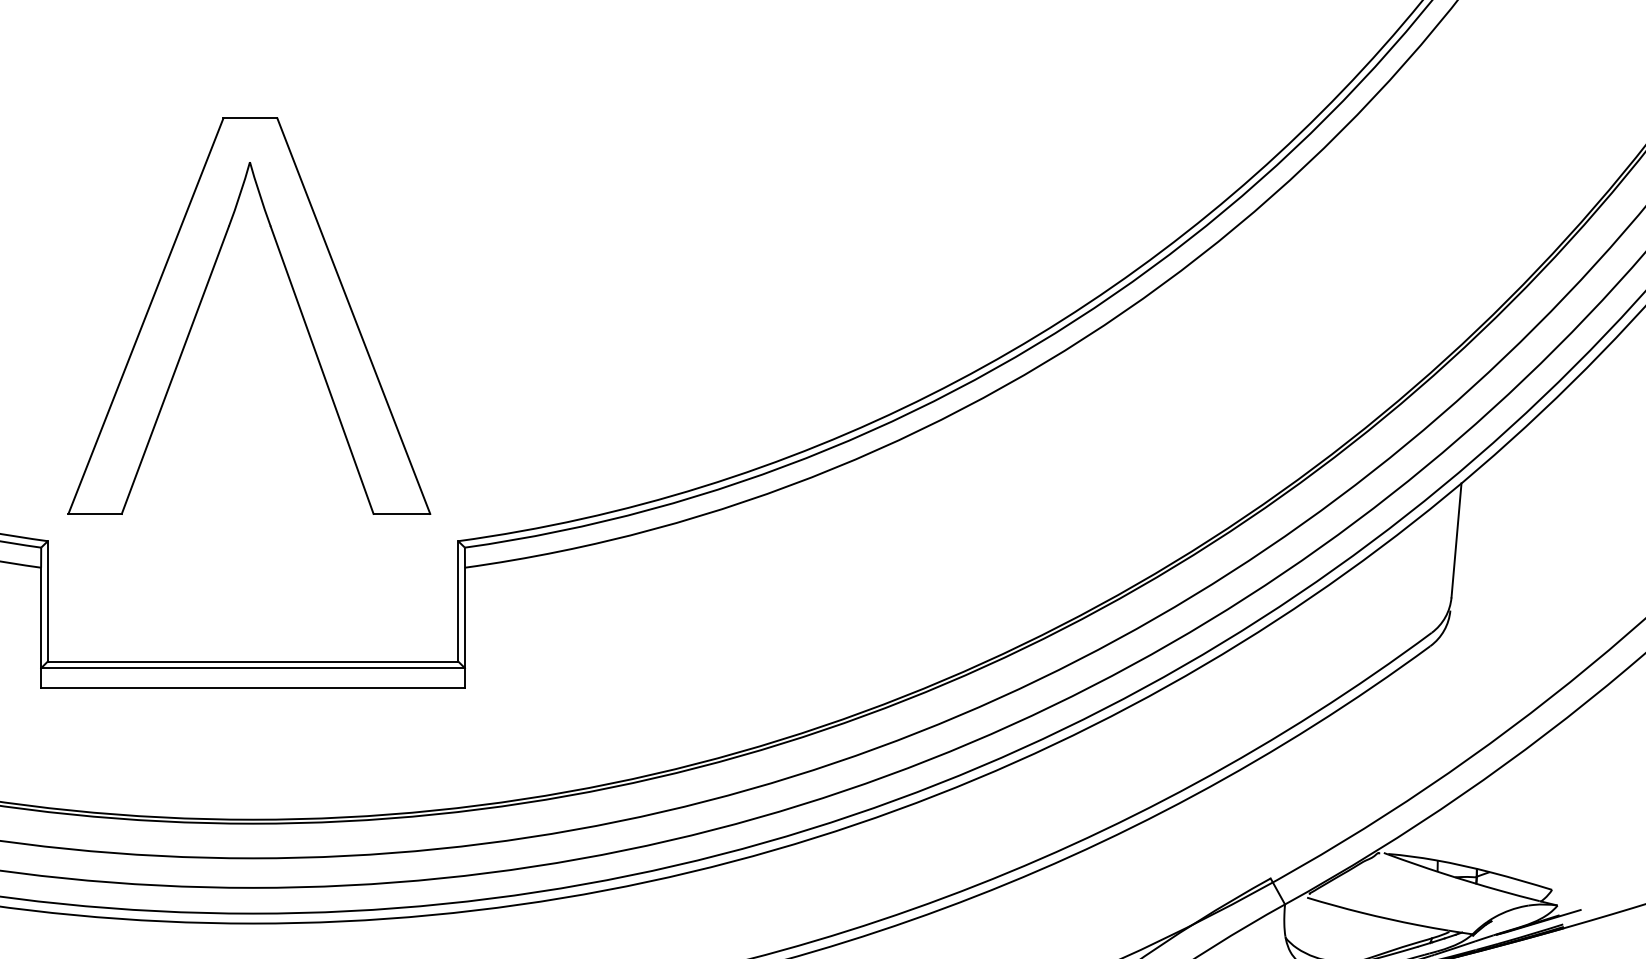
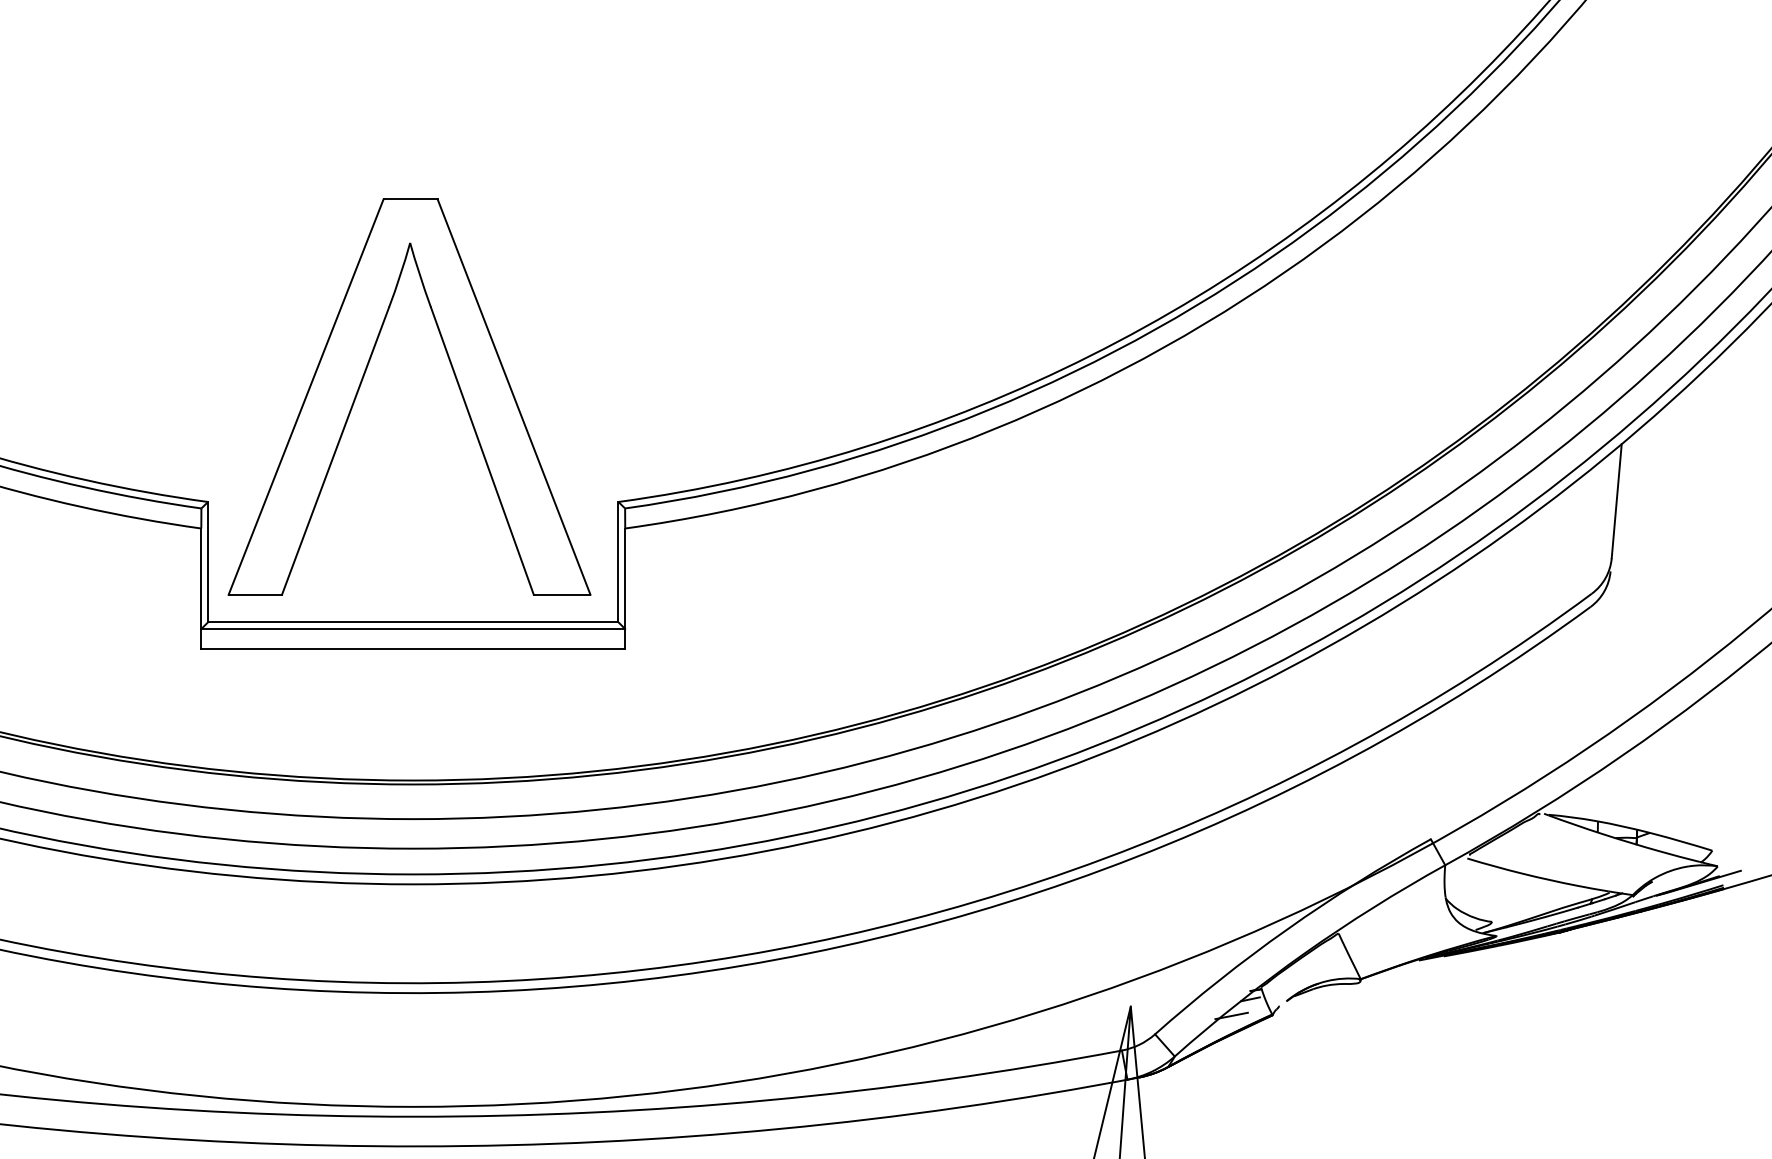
part: (203, 298) -> (363, 379), moved

